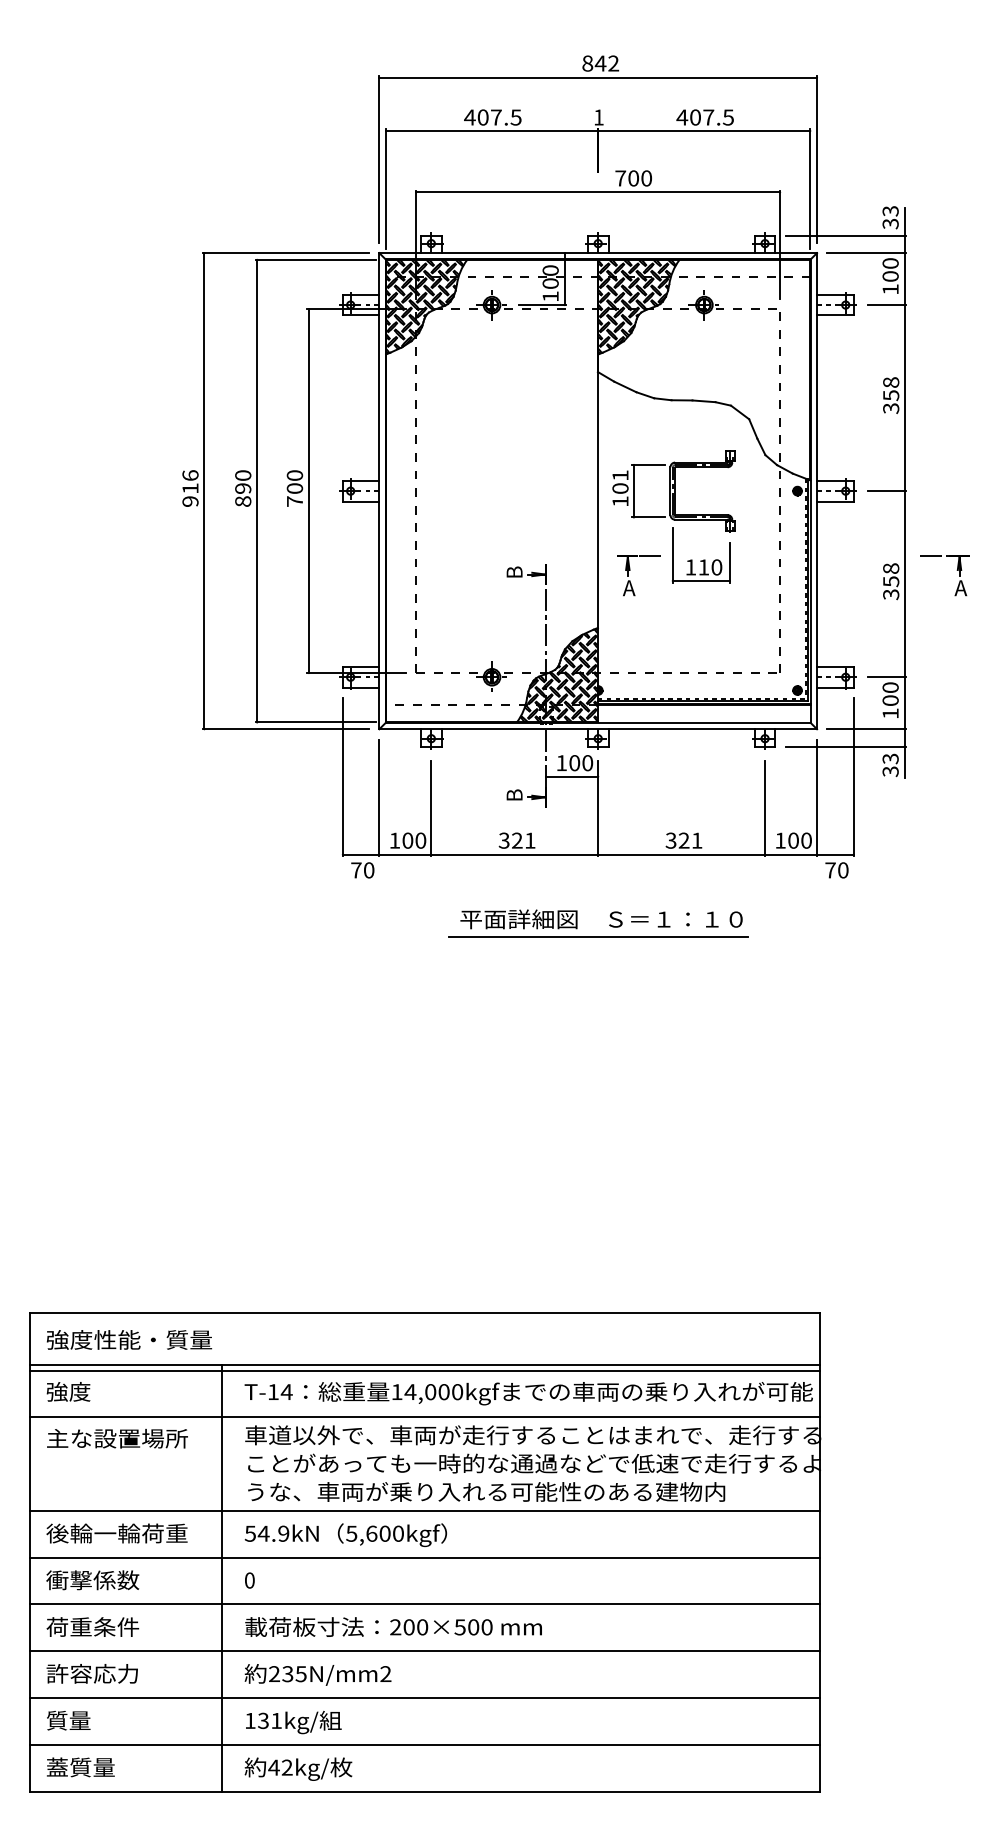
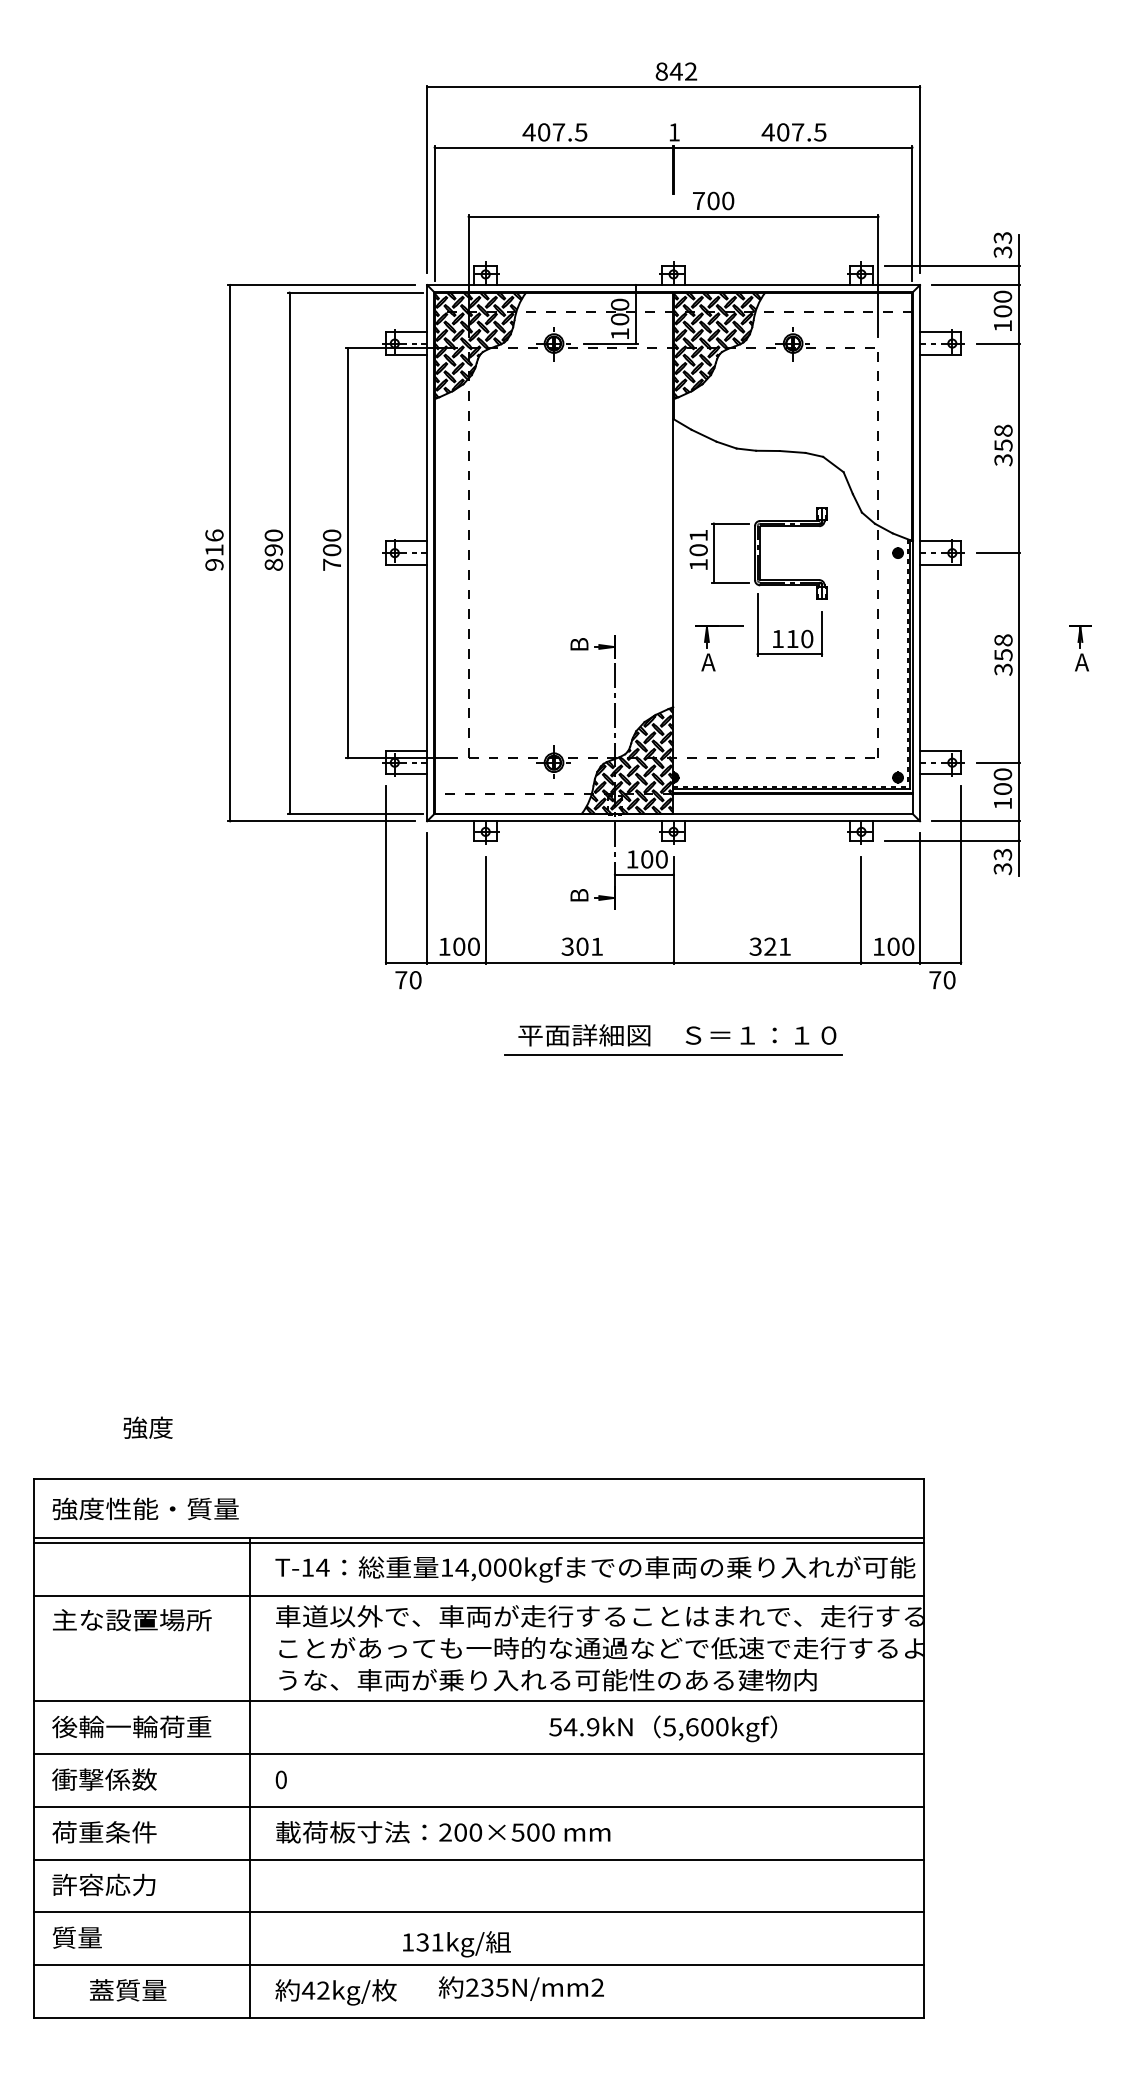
line: (934, 556) -> (1052, 626), removed
text: (517, 840) -> (582, 946), 321 -> 301
text: (68, 1391) -> (148, 1427), moved
text: (345, 1534) -> (662, 1728), moved
text: (317, 1674) -> (520, 1988), moved
text: (293, 1722) -> (456, 1944), moved
text: (80, 1767) -> (127, 1990), moved

